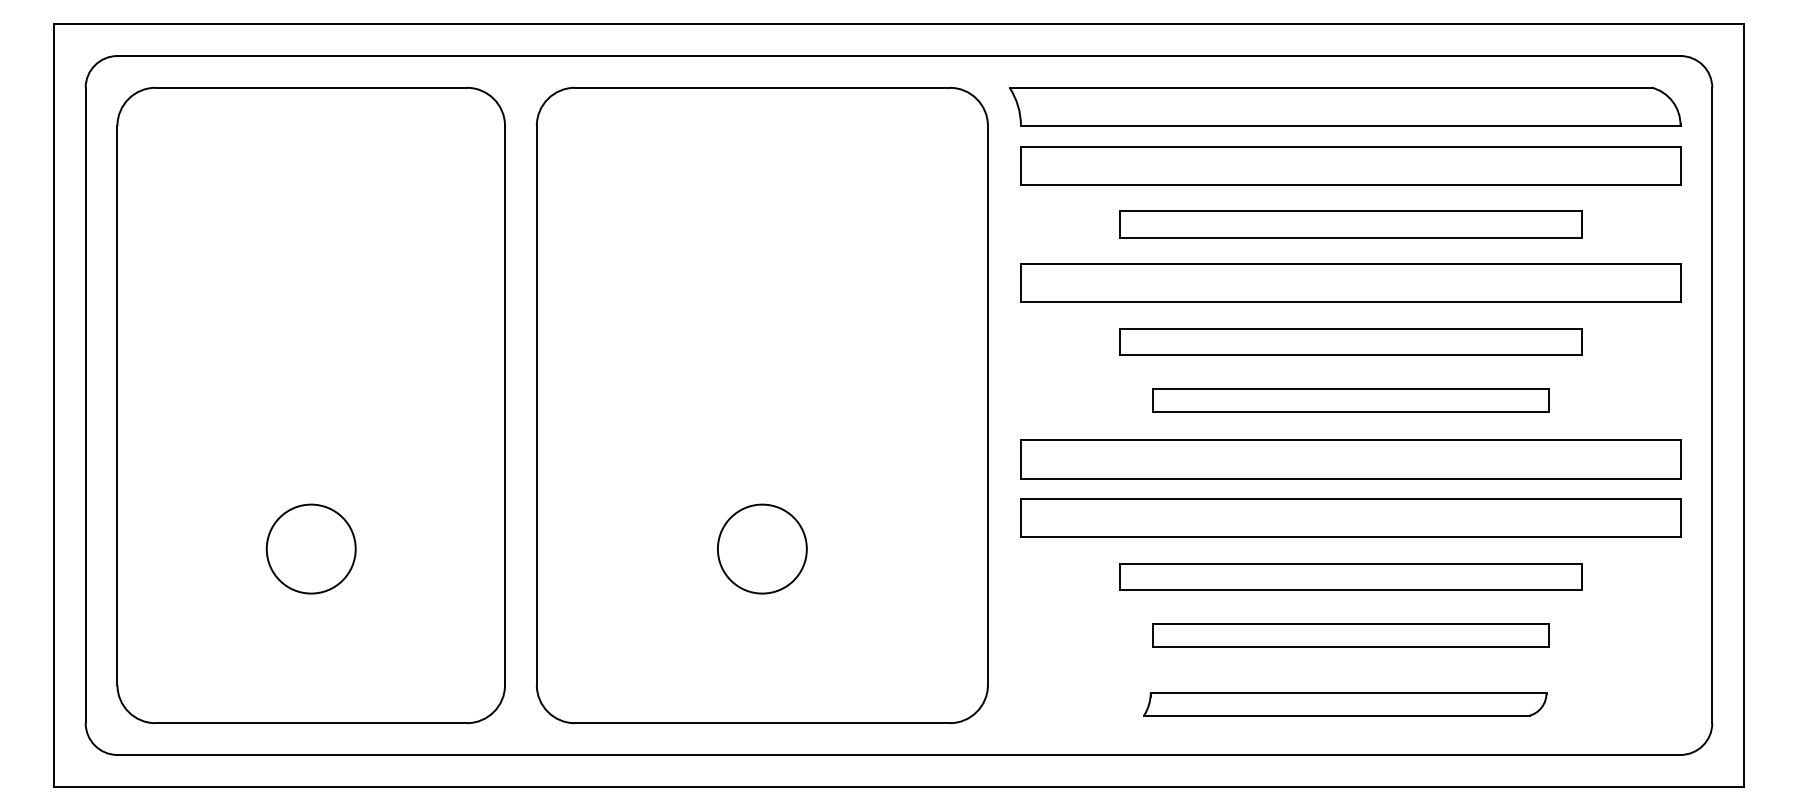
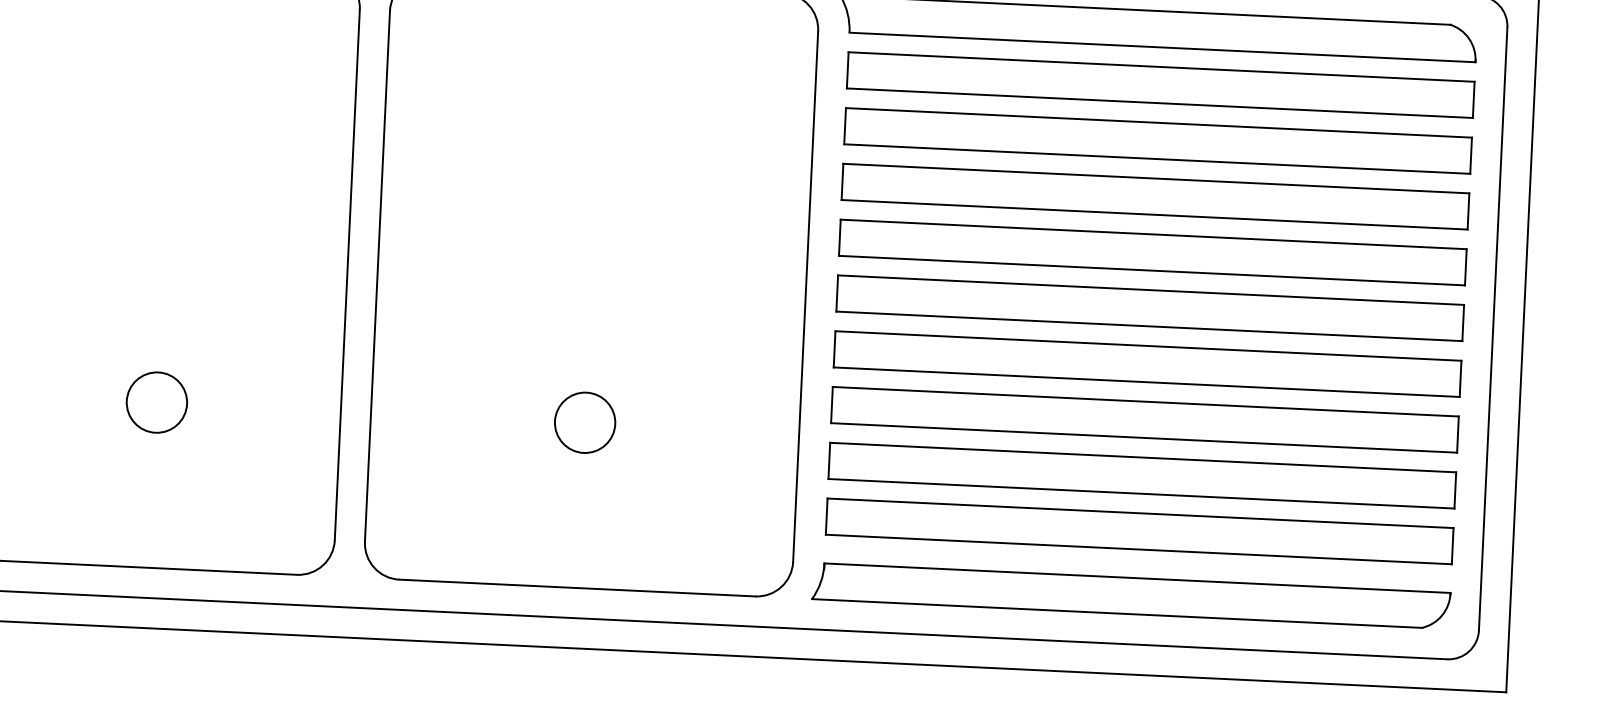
part: (1350, 223) -> (1157, 140), size x1.43
part: (1350, 341) -> (1152, 252), size x1.43
part: (1350, 400) -> (1149, 308), size x1.67
circle: (311, 548) -> (157, 402), size x0.71
circle: (762, 548) -> (585, 422), size x0.71
part: (1350, 576) -> (1142, 475), size x1.43
part: (1350, 635) -> (1139, 531), size x1.67
part: (1345, 704) -> (1131, 596), size x1.67

